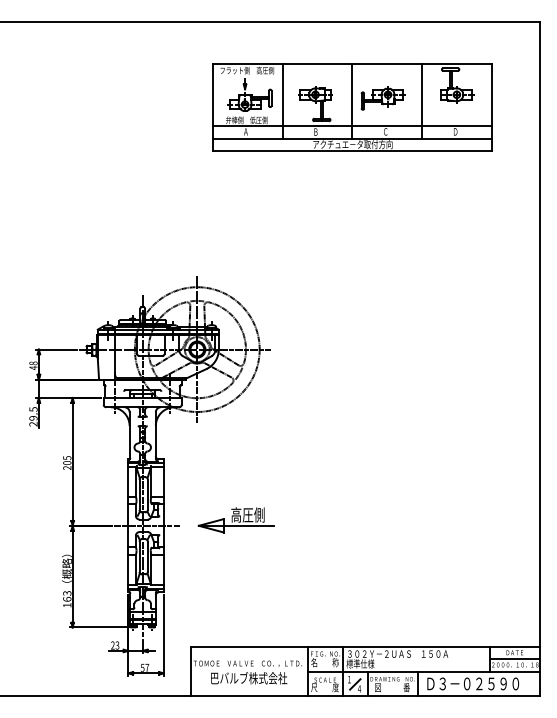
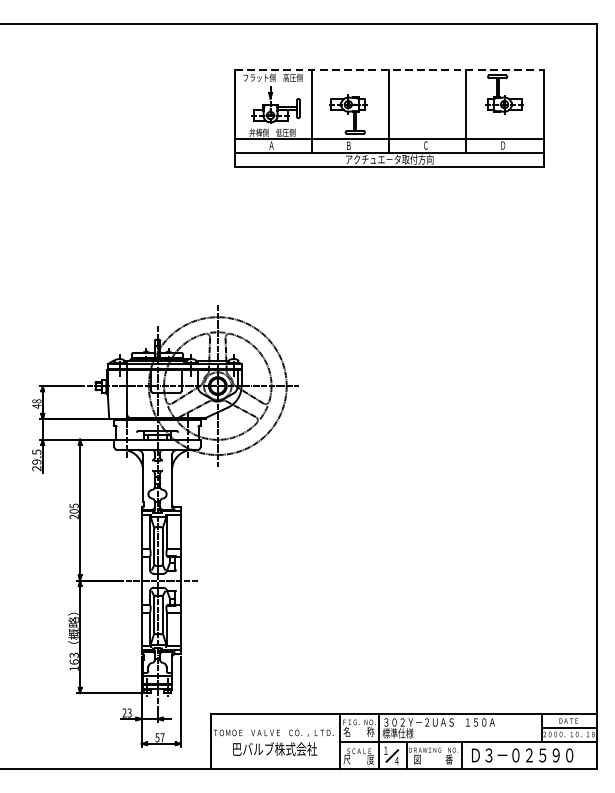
line: (352, 63) -> (389, 70), solid -> dashed
part: (382, 98) -> (422, 108), removed
part: (235, 520) -> (259, 574), removed

